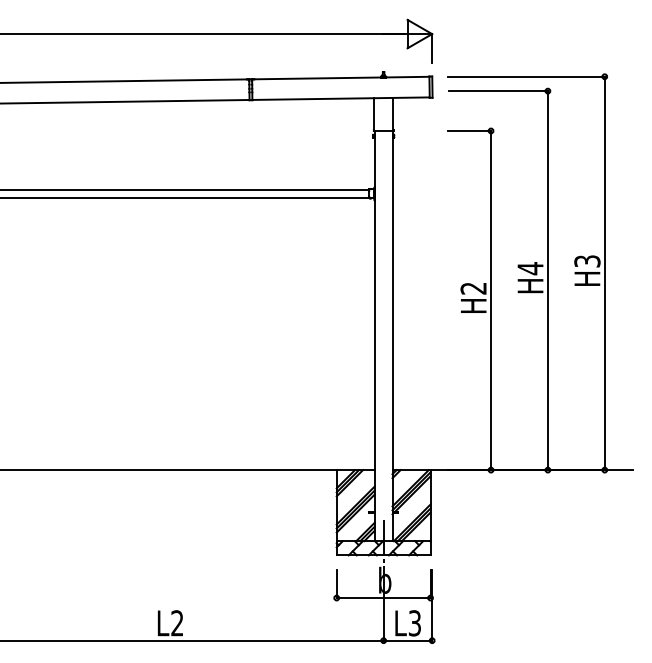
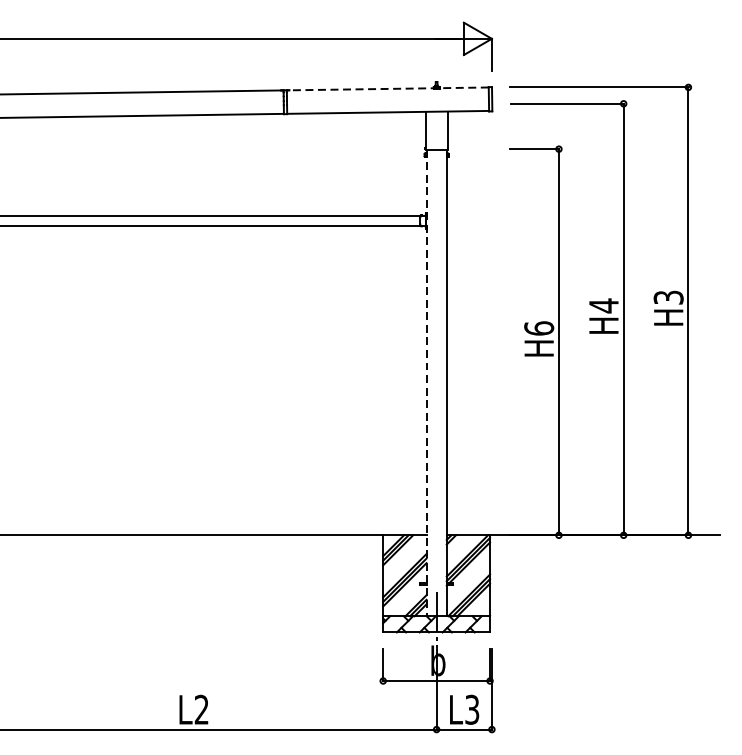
line: (340, 78) -> (387, 89), solid -> dashed
text: (473, 288) -> (538, 328), H2 -> H6
line: (374, 336) -> (426, 383), solid -> dashed

